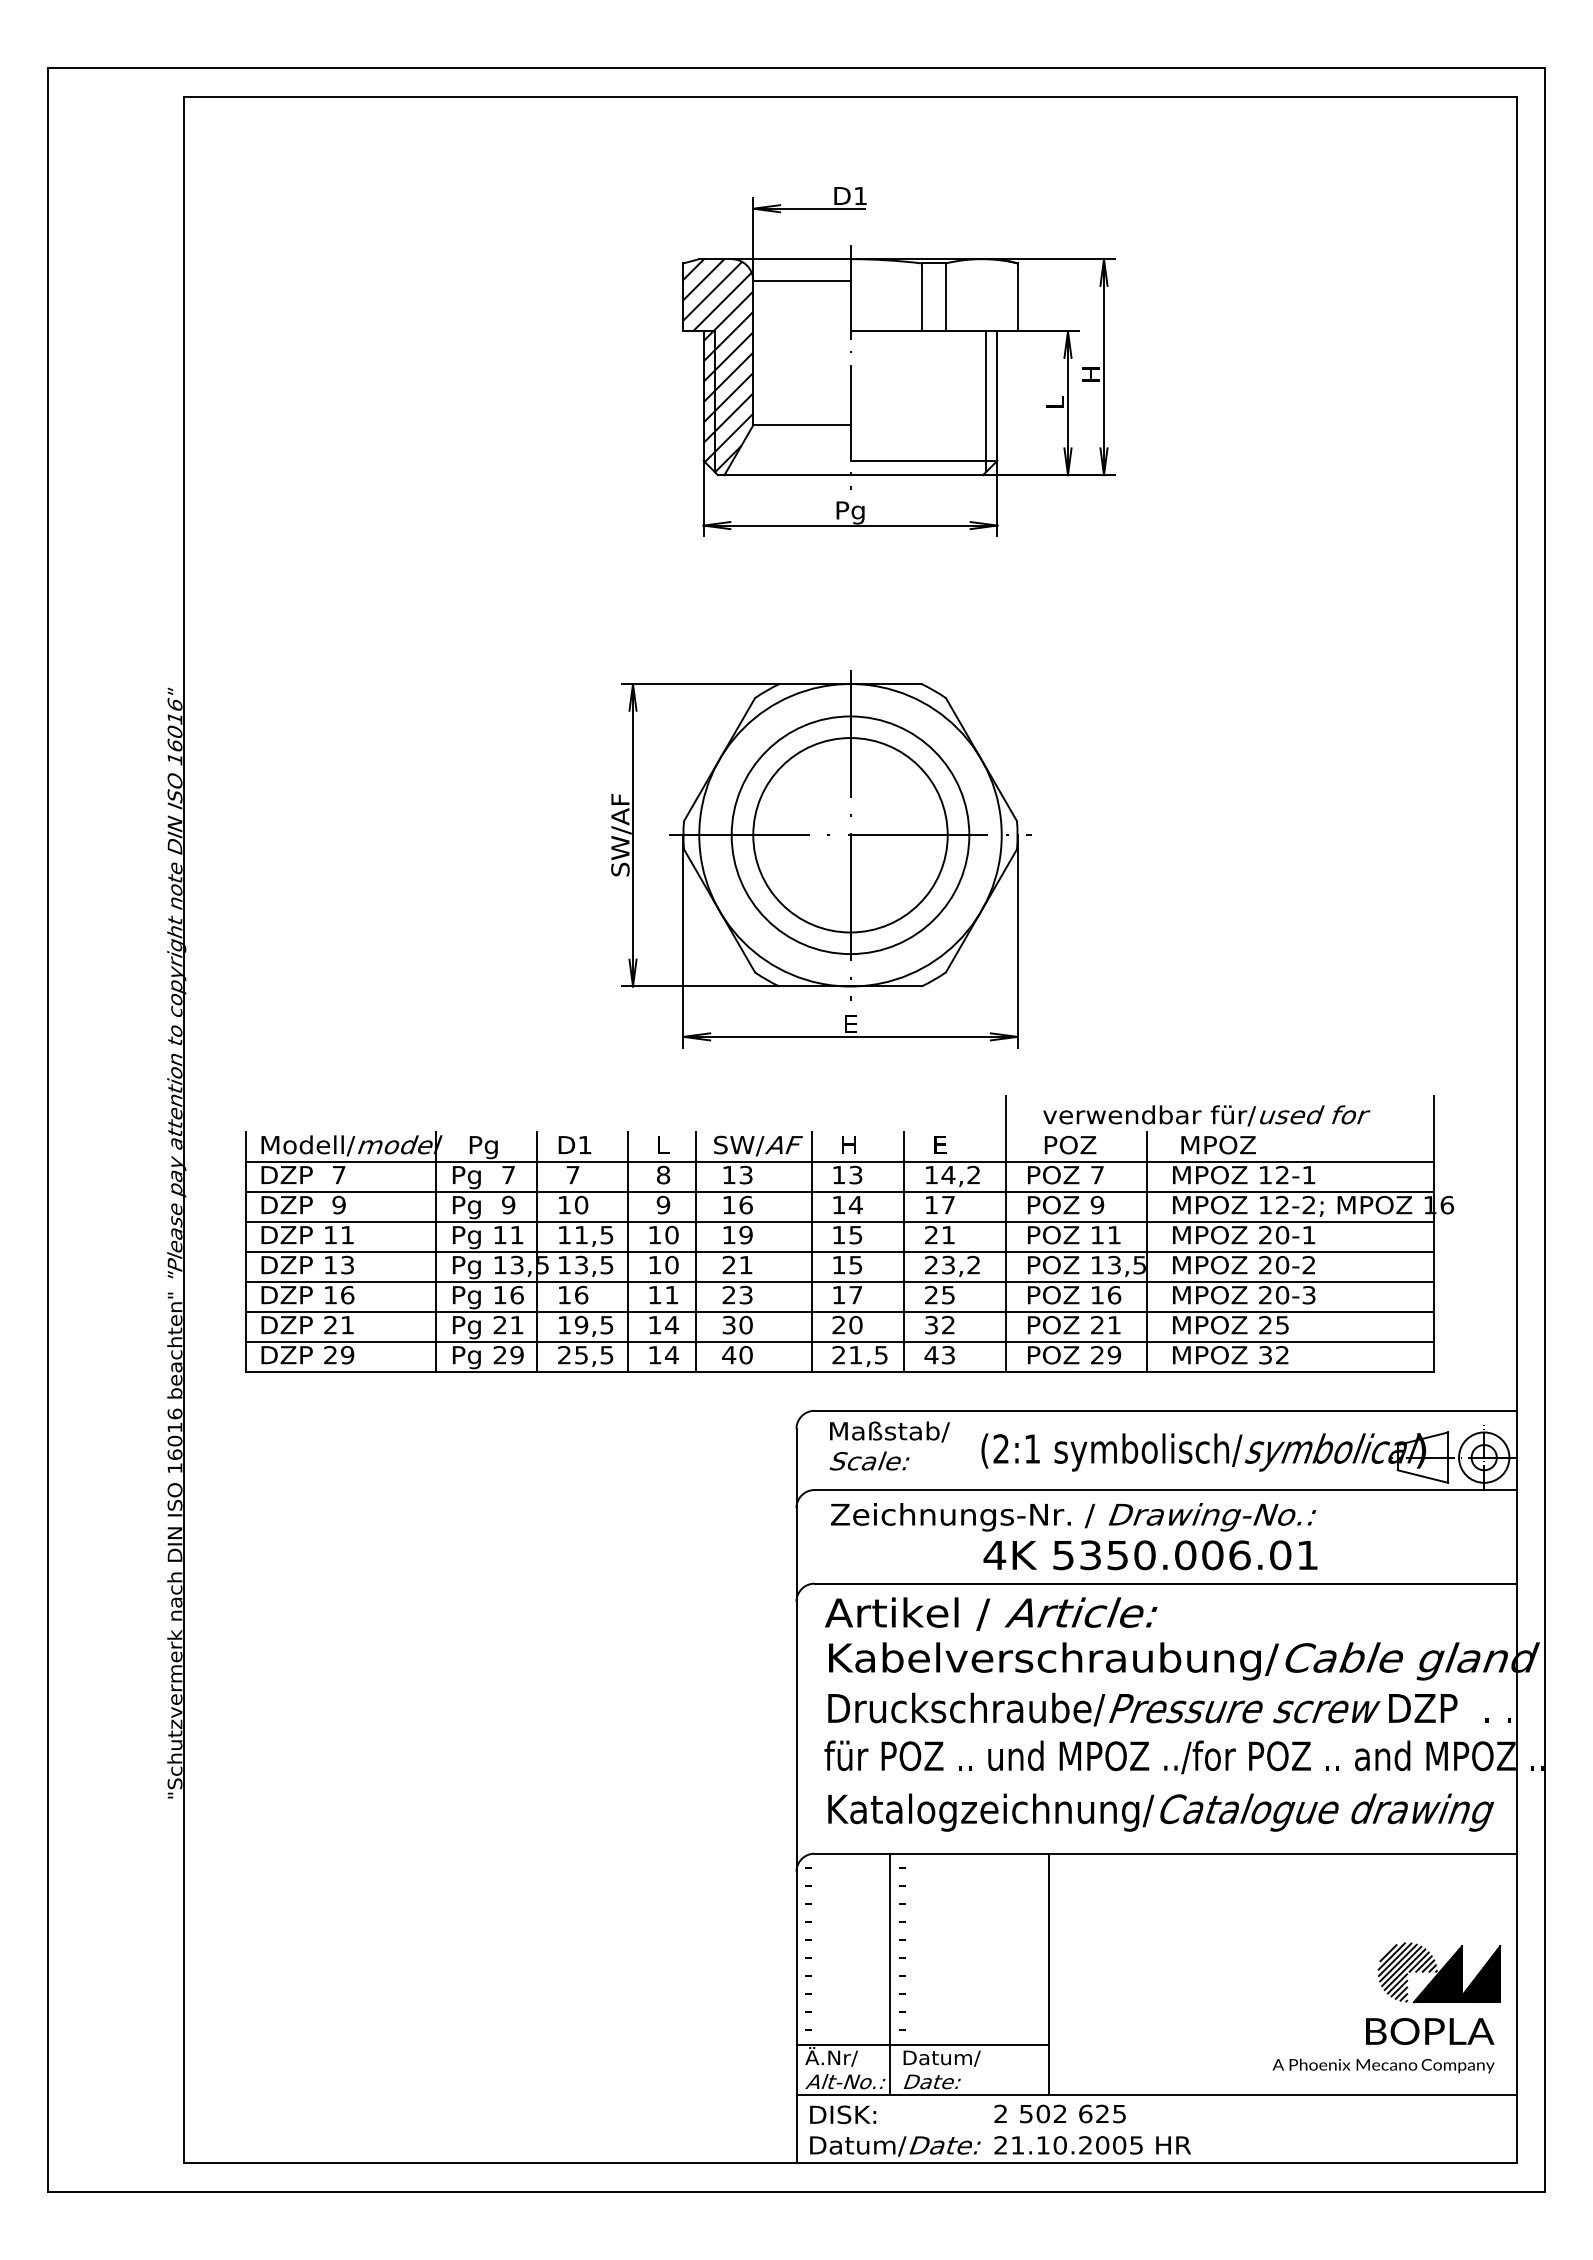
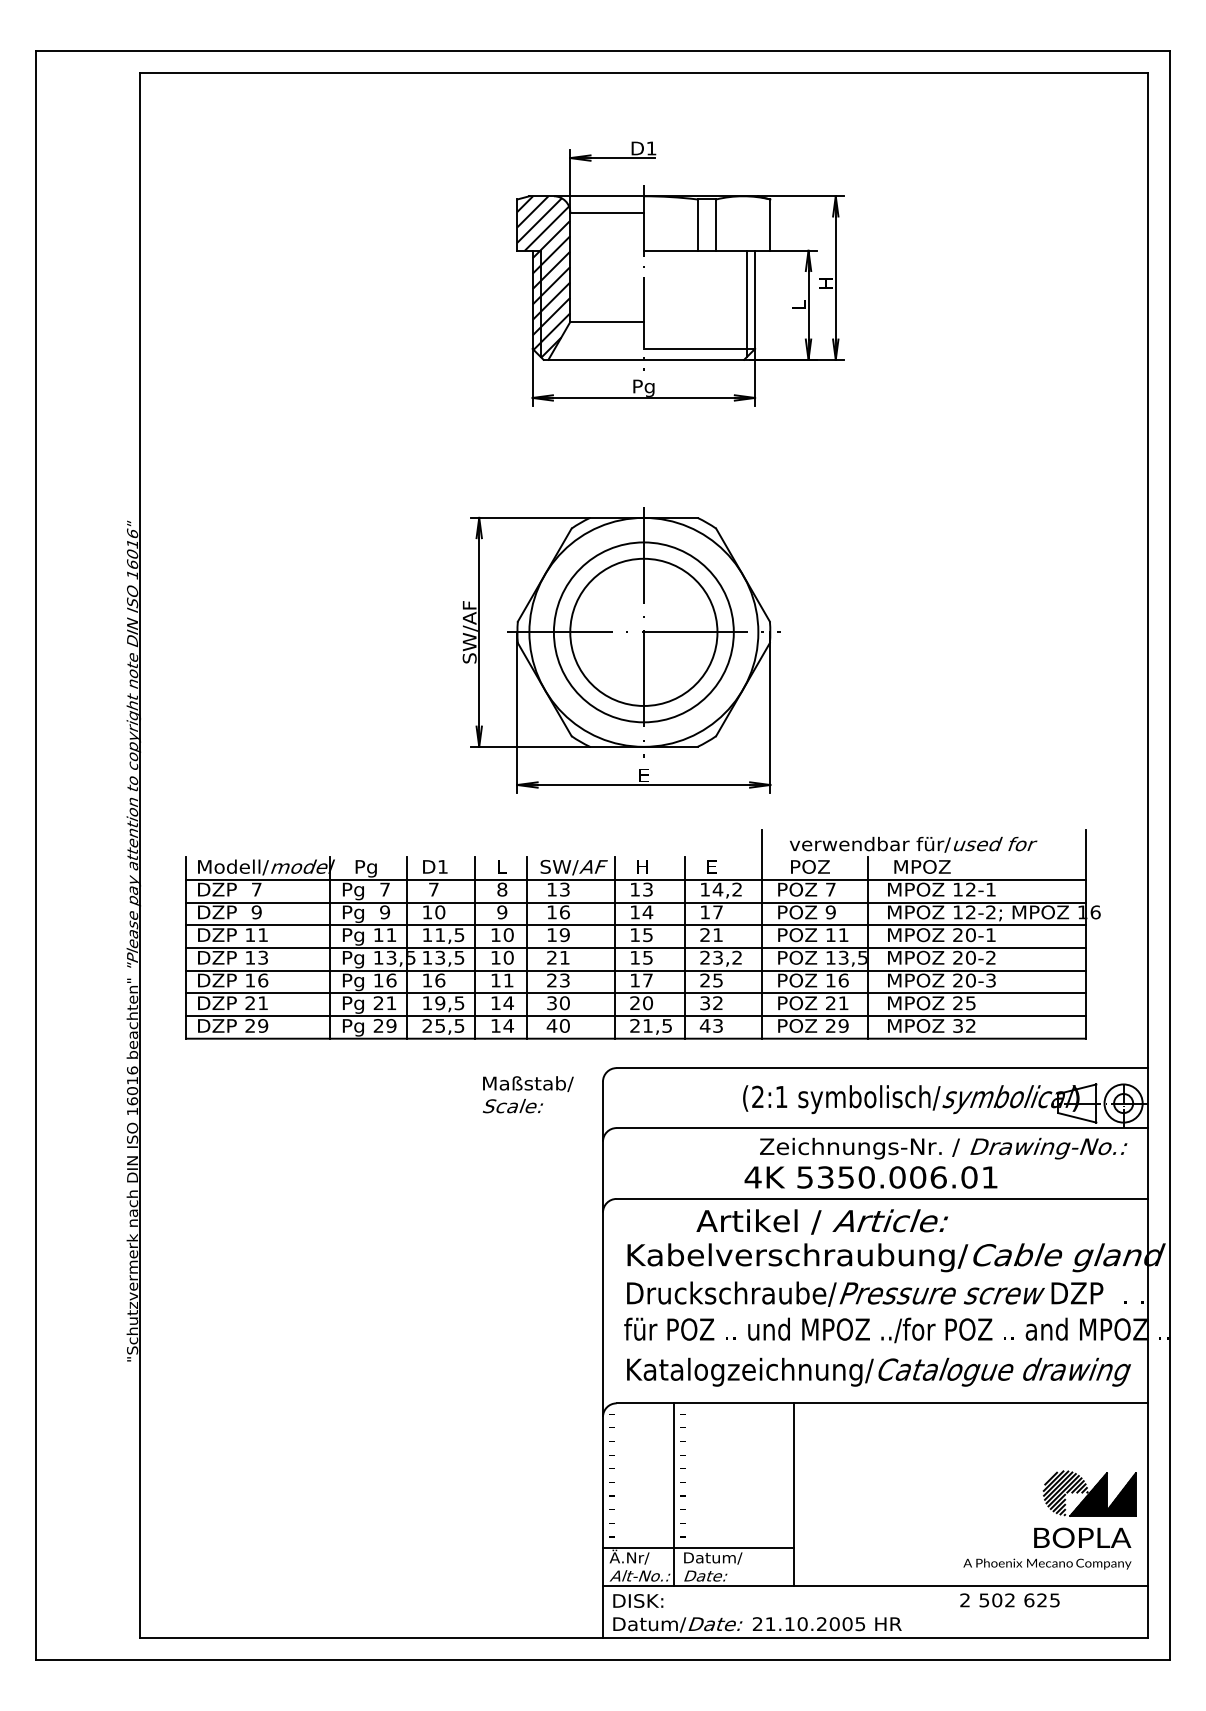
text: (889, 1445) -> (528, 1094), moved
text: (1073, 1517) -> (943, 1148), moved
text: (991, 1613) -> (822, 1221), moved
text: (1059, 2113) -> (1009, 1600), moved

